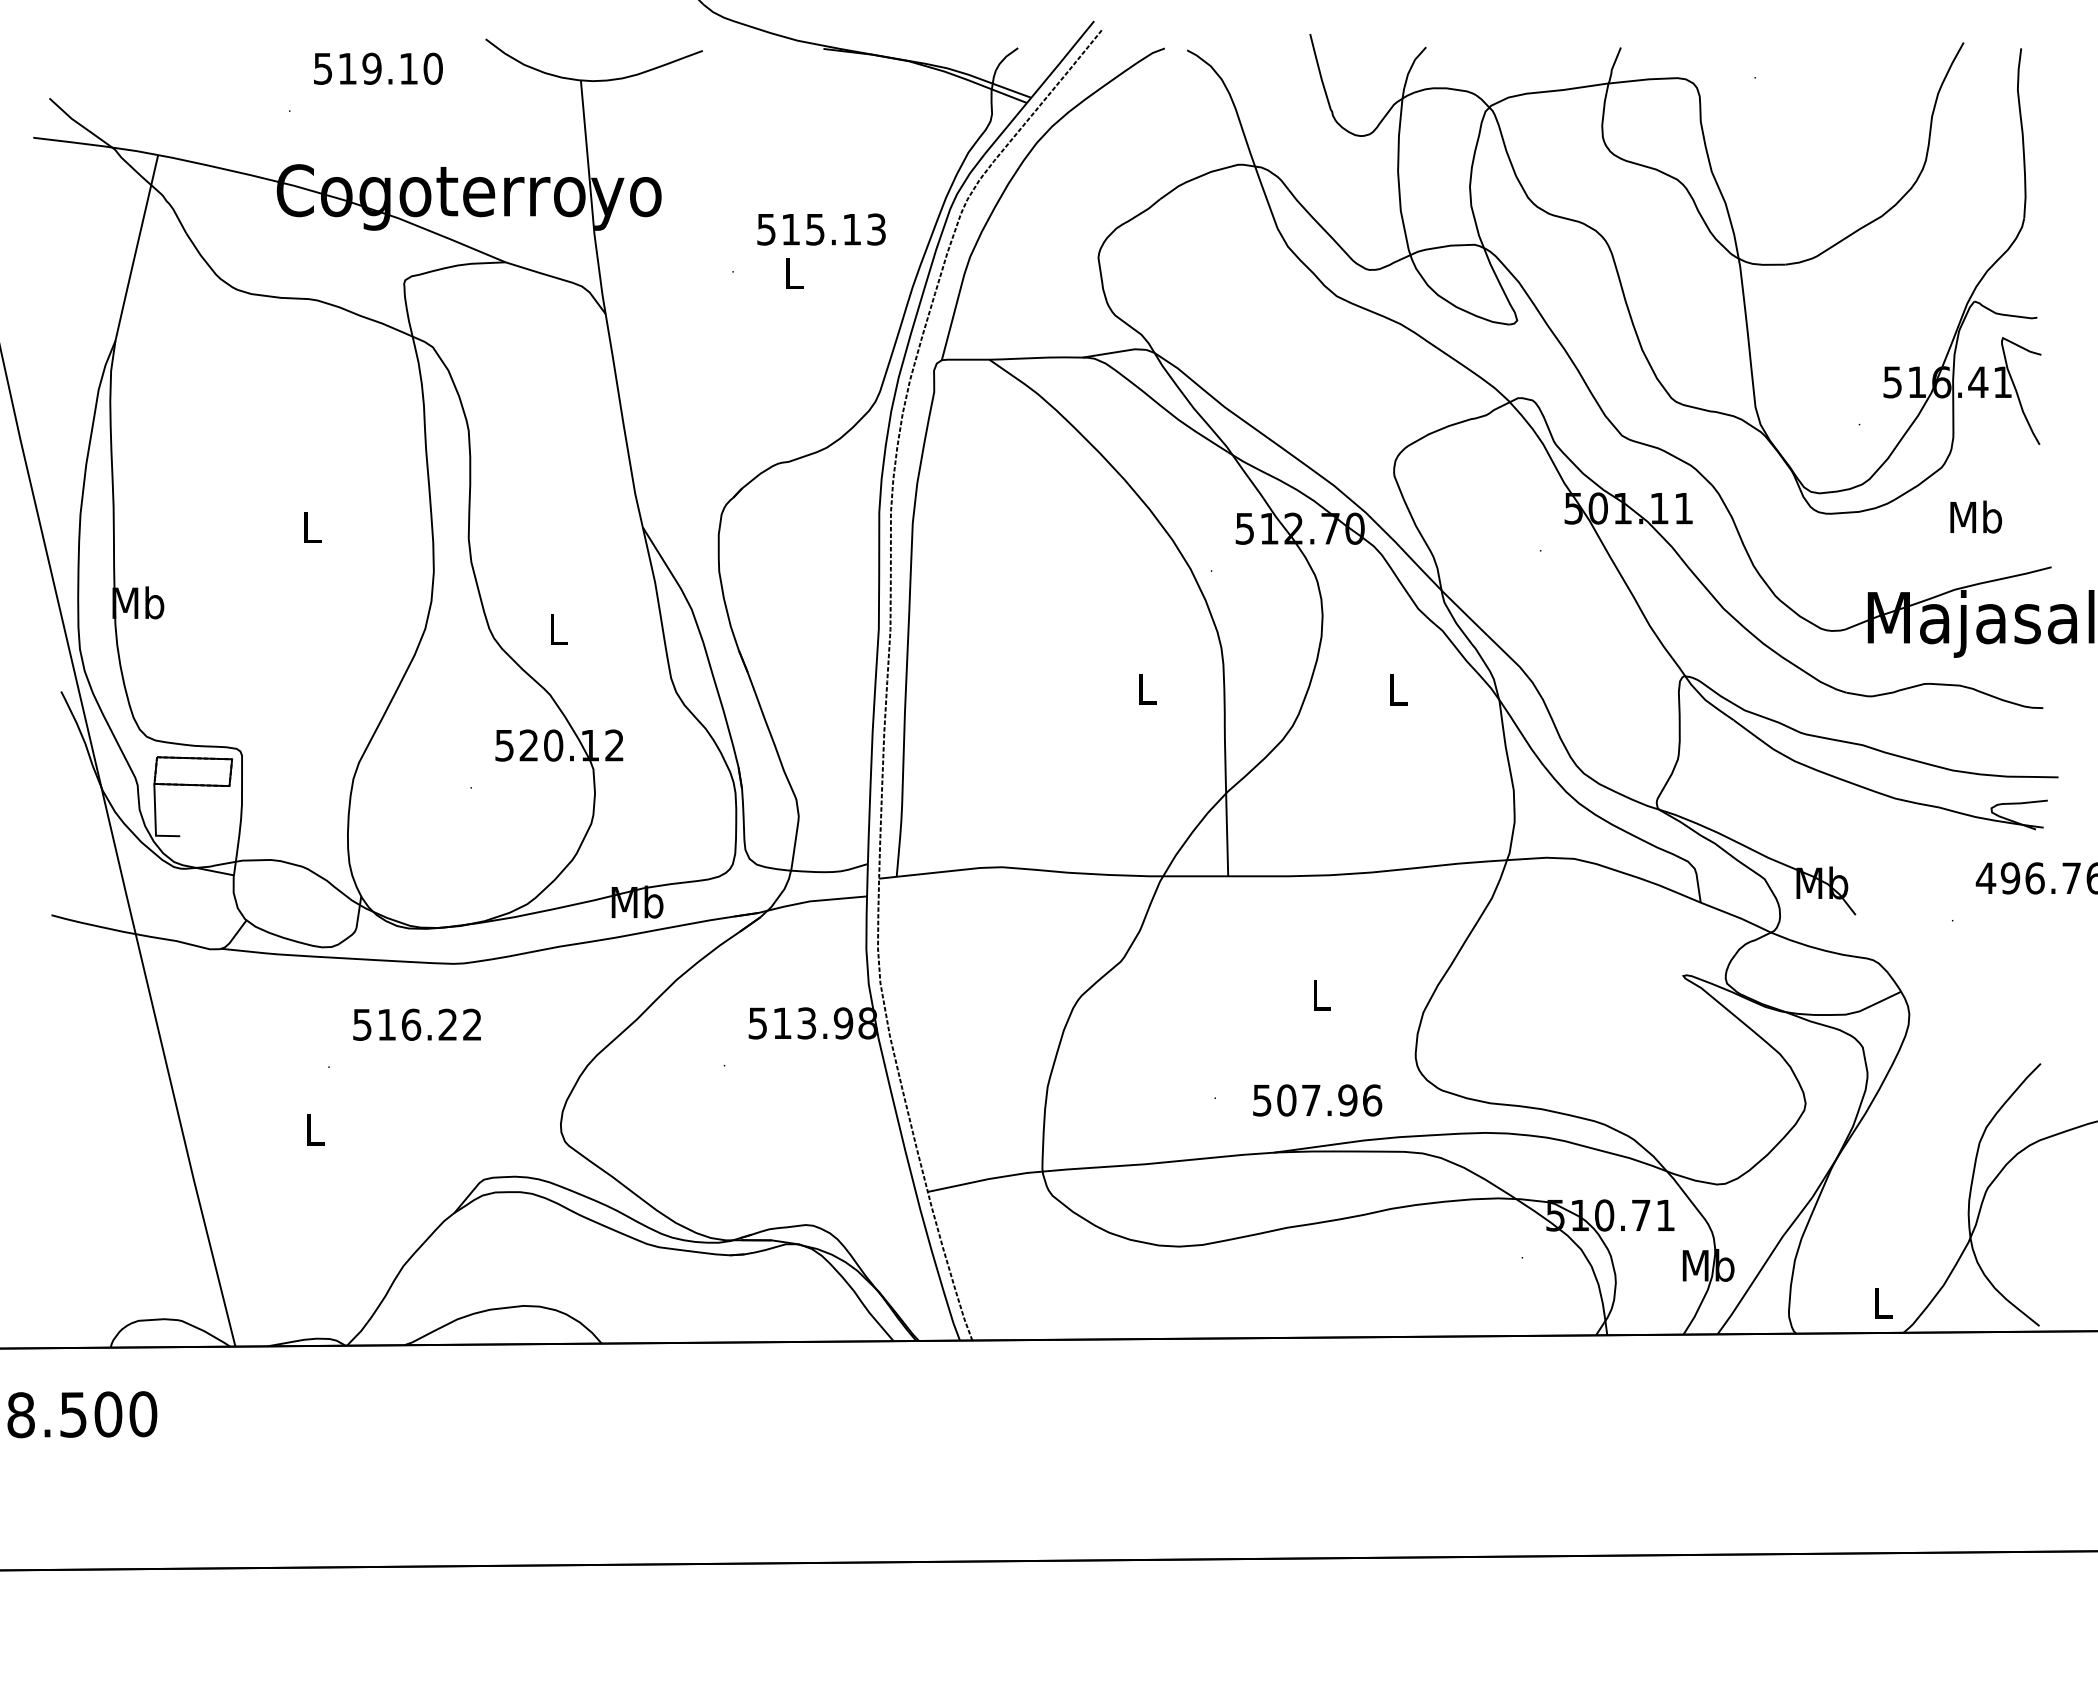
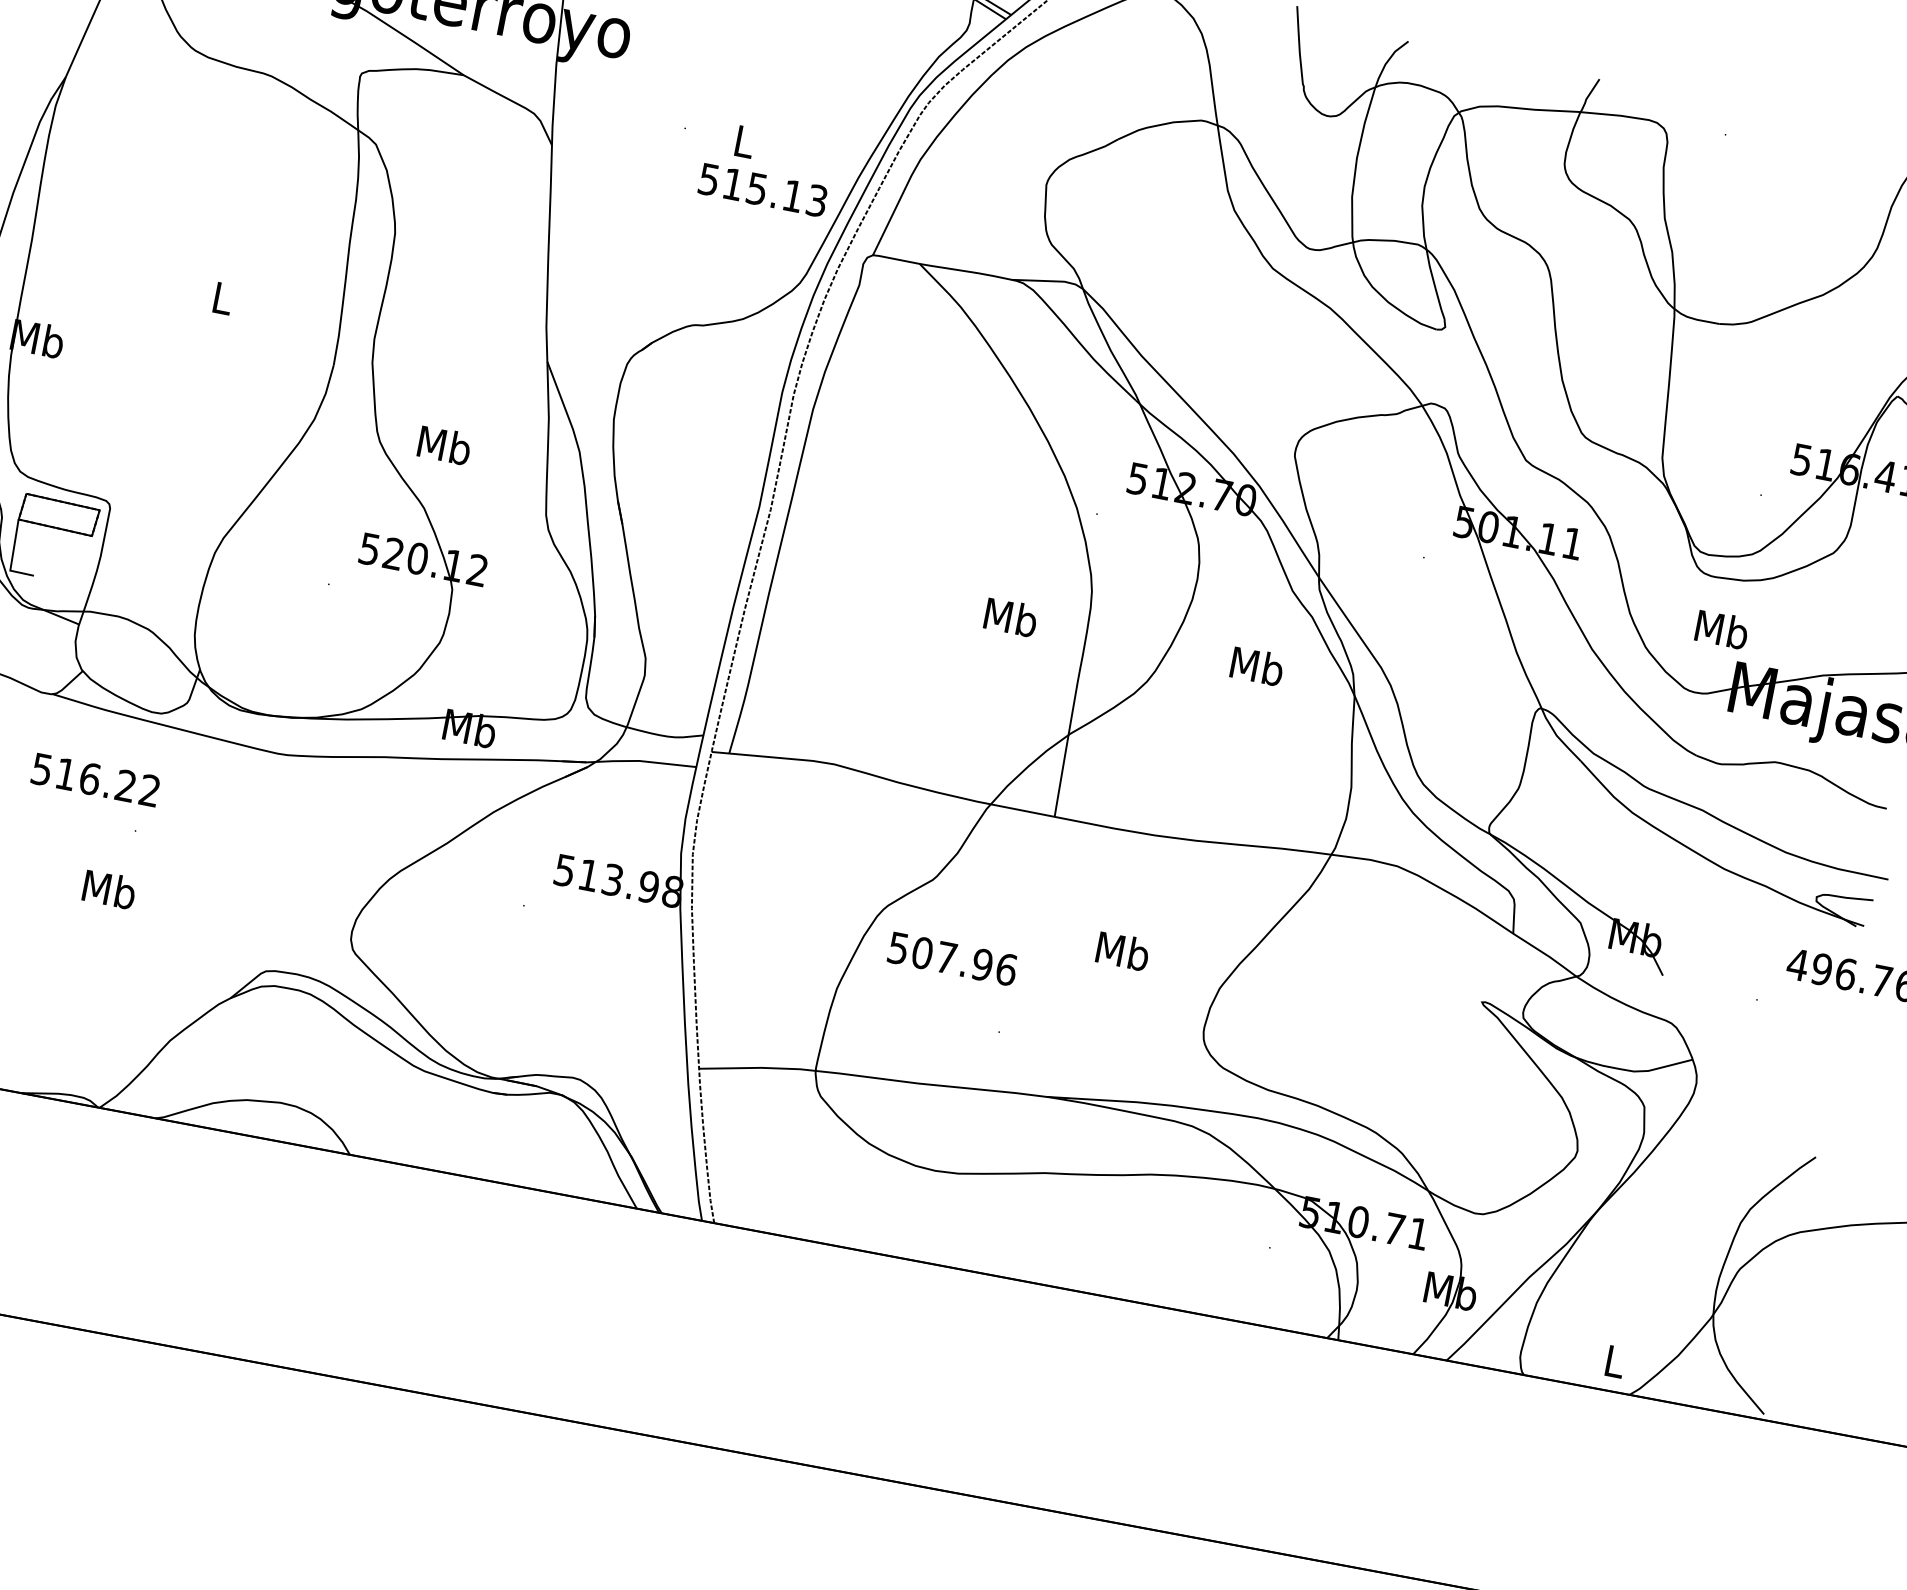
text: (821, 229) -> (763, 190), moved
text: (1976, 516) -> (1722, 629), moved
text: (558, 628) -> (445, 444), L -> Mb
text: (1146, 688) -> (1010, 616), L -> Mb
text: (1397, 689) -> (1256, 666), L -> Mb
text: (1321, 994) -> (1123, 950), L -> Mb
text: (416, 1024) -> (95, 779), moved
text: (1317, 1100) -> (952, 959), moved
text: (314, 1129) -> (109, 889), L -> Mb

